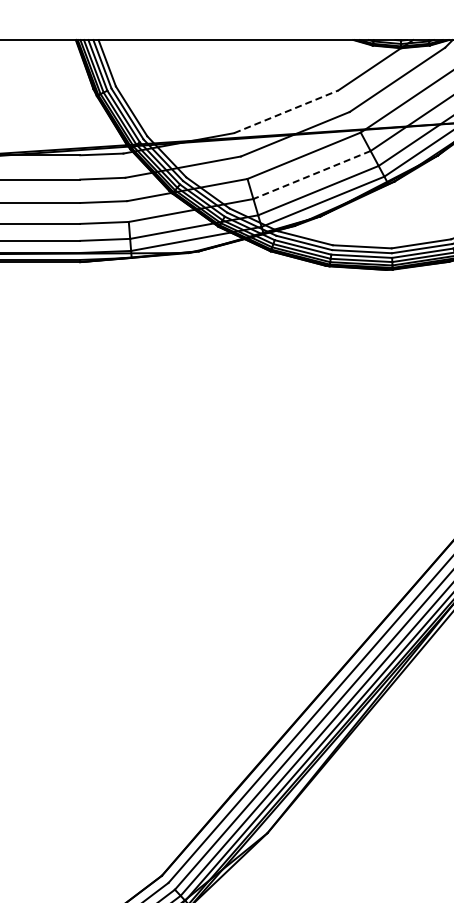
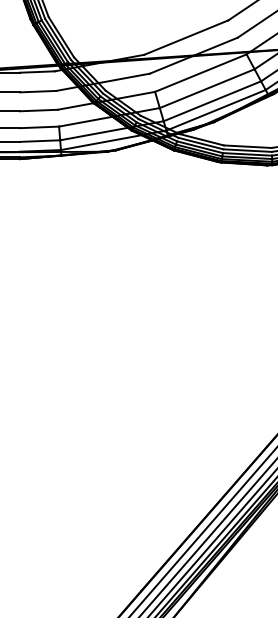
line: (286, 111) -> (186, 37), dashed -> solid
line: (311, 175) -> (206, 89), dashed -> solid

